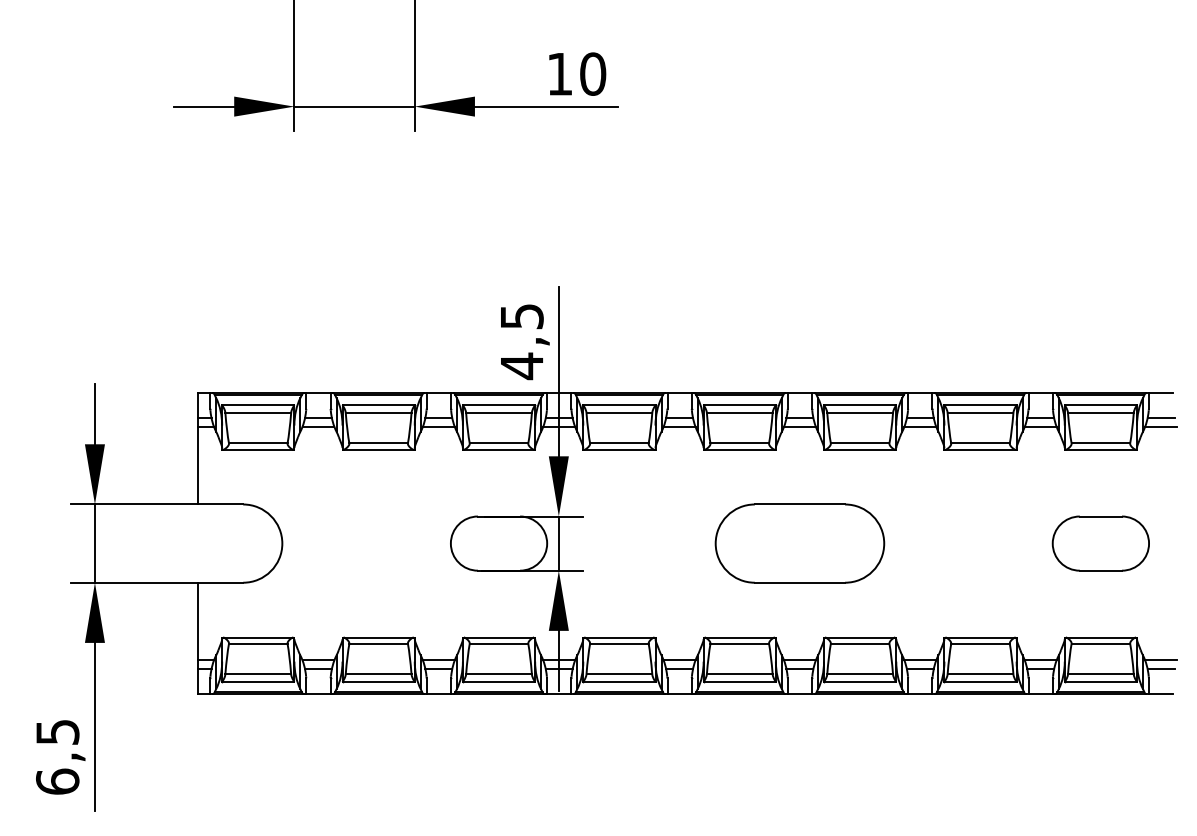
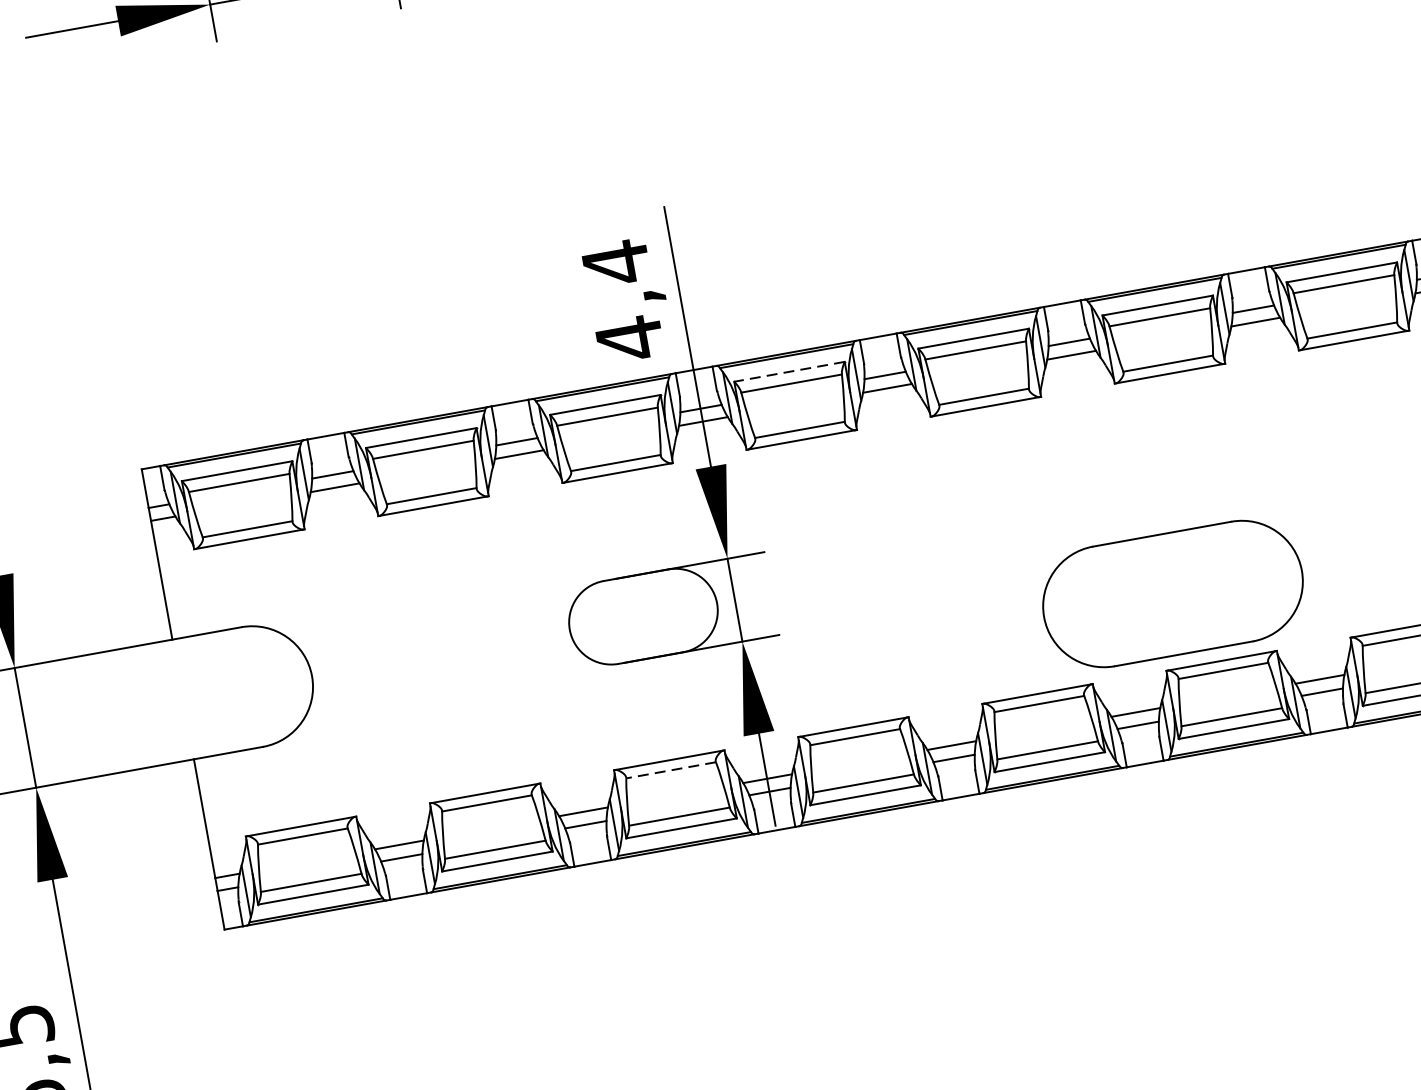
text: (522, 316) -> (616, 262), 4,5 -> 4,4
line: (618, 405) -> (788, 372), solid -> dashed
part: (799, 543) -> (1172, 593), moved
line: (498, 644) -> (670, 771), solid -> dashed

